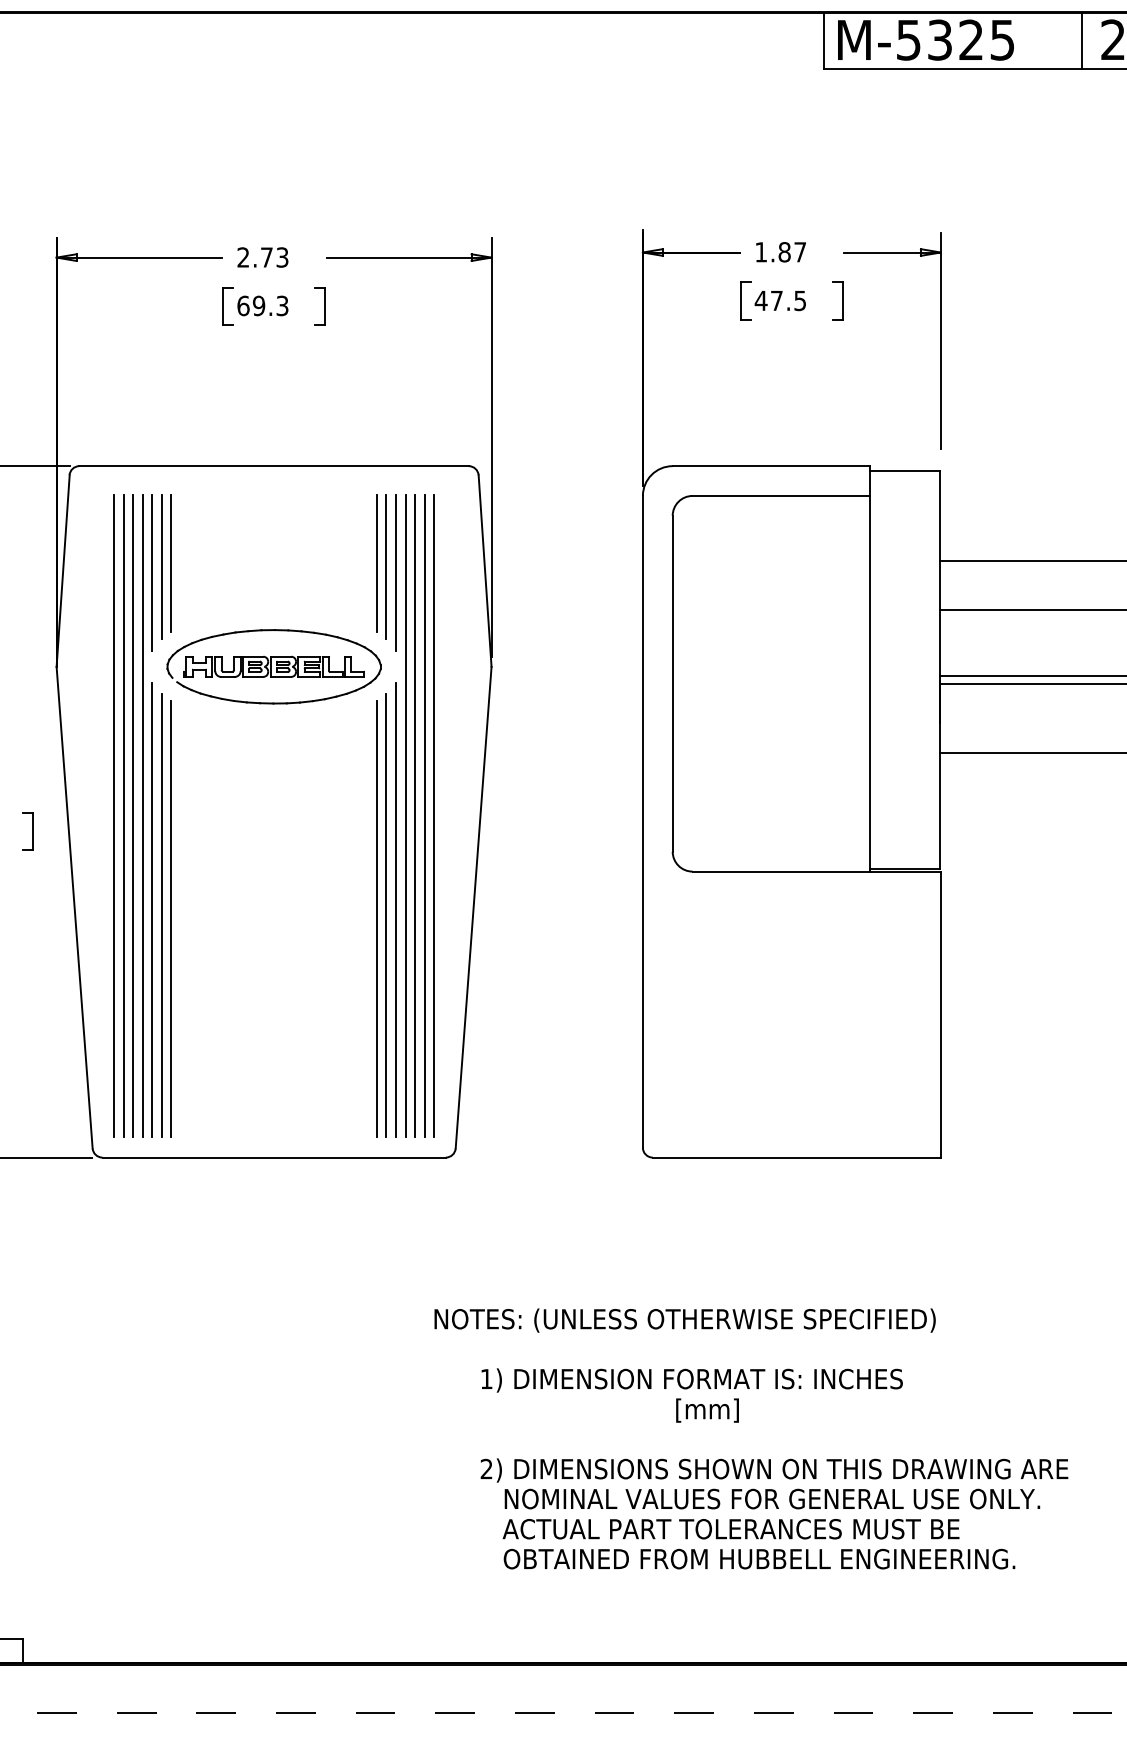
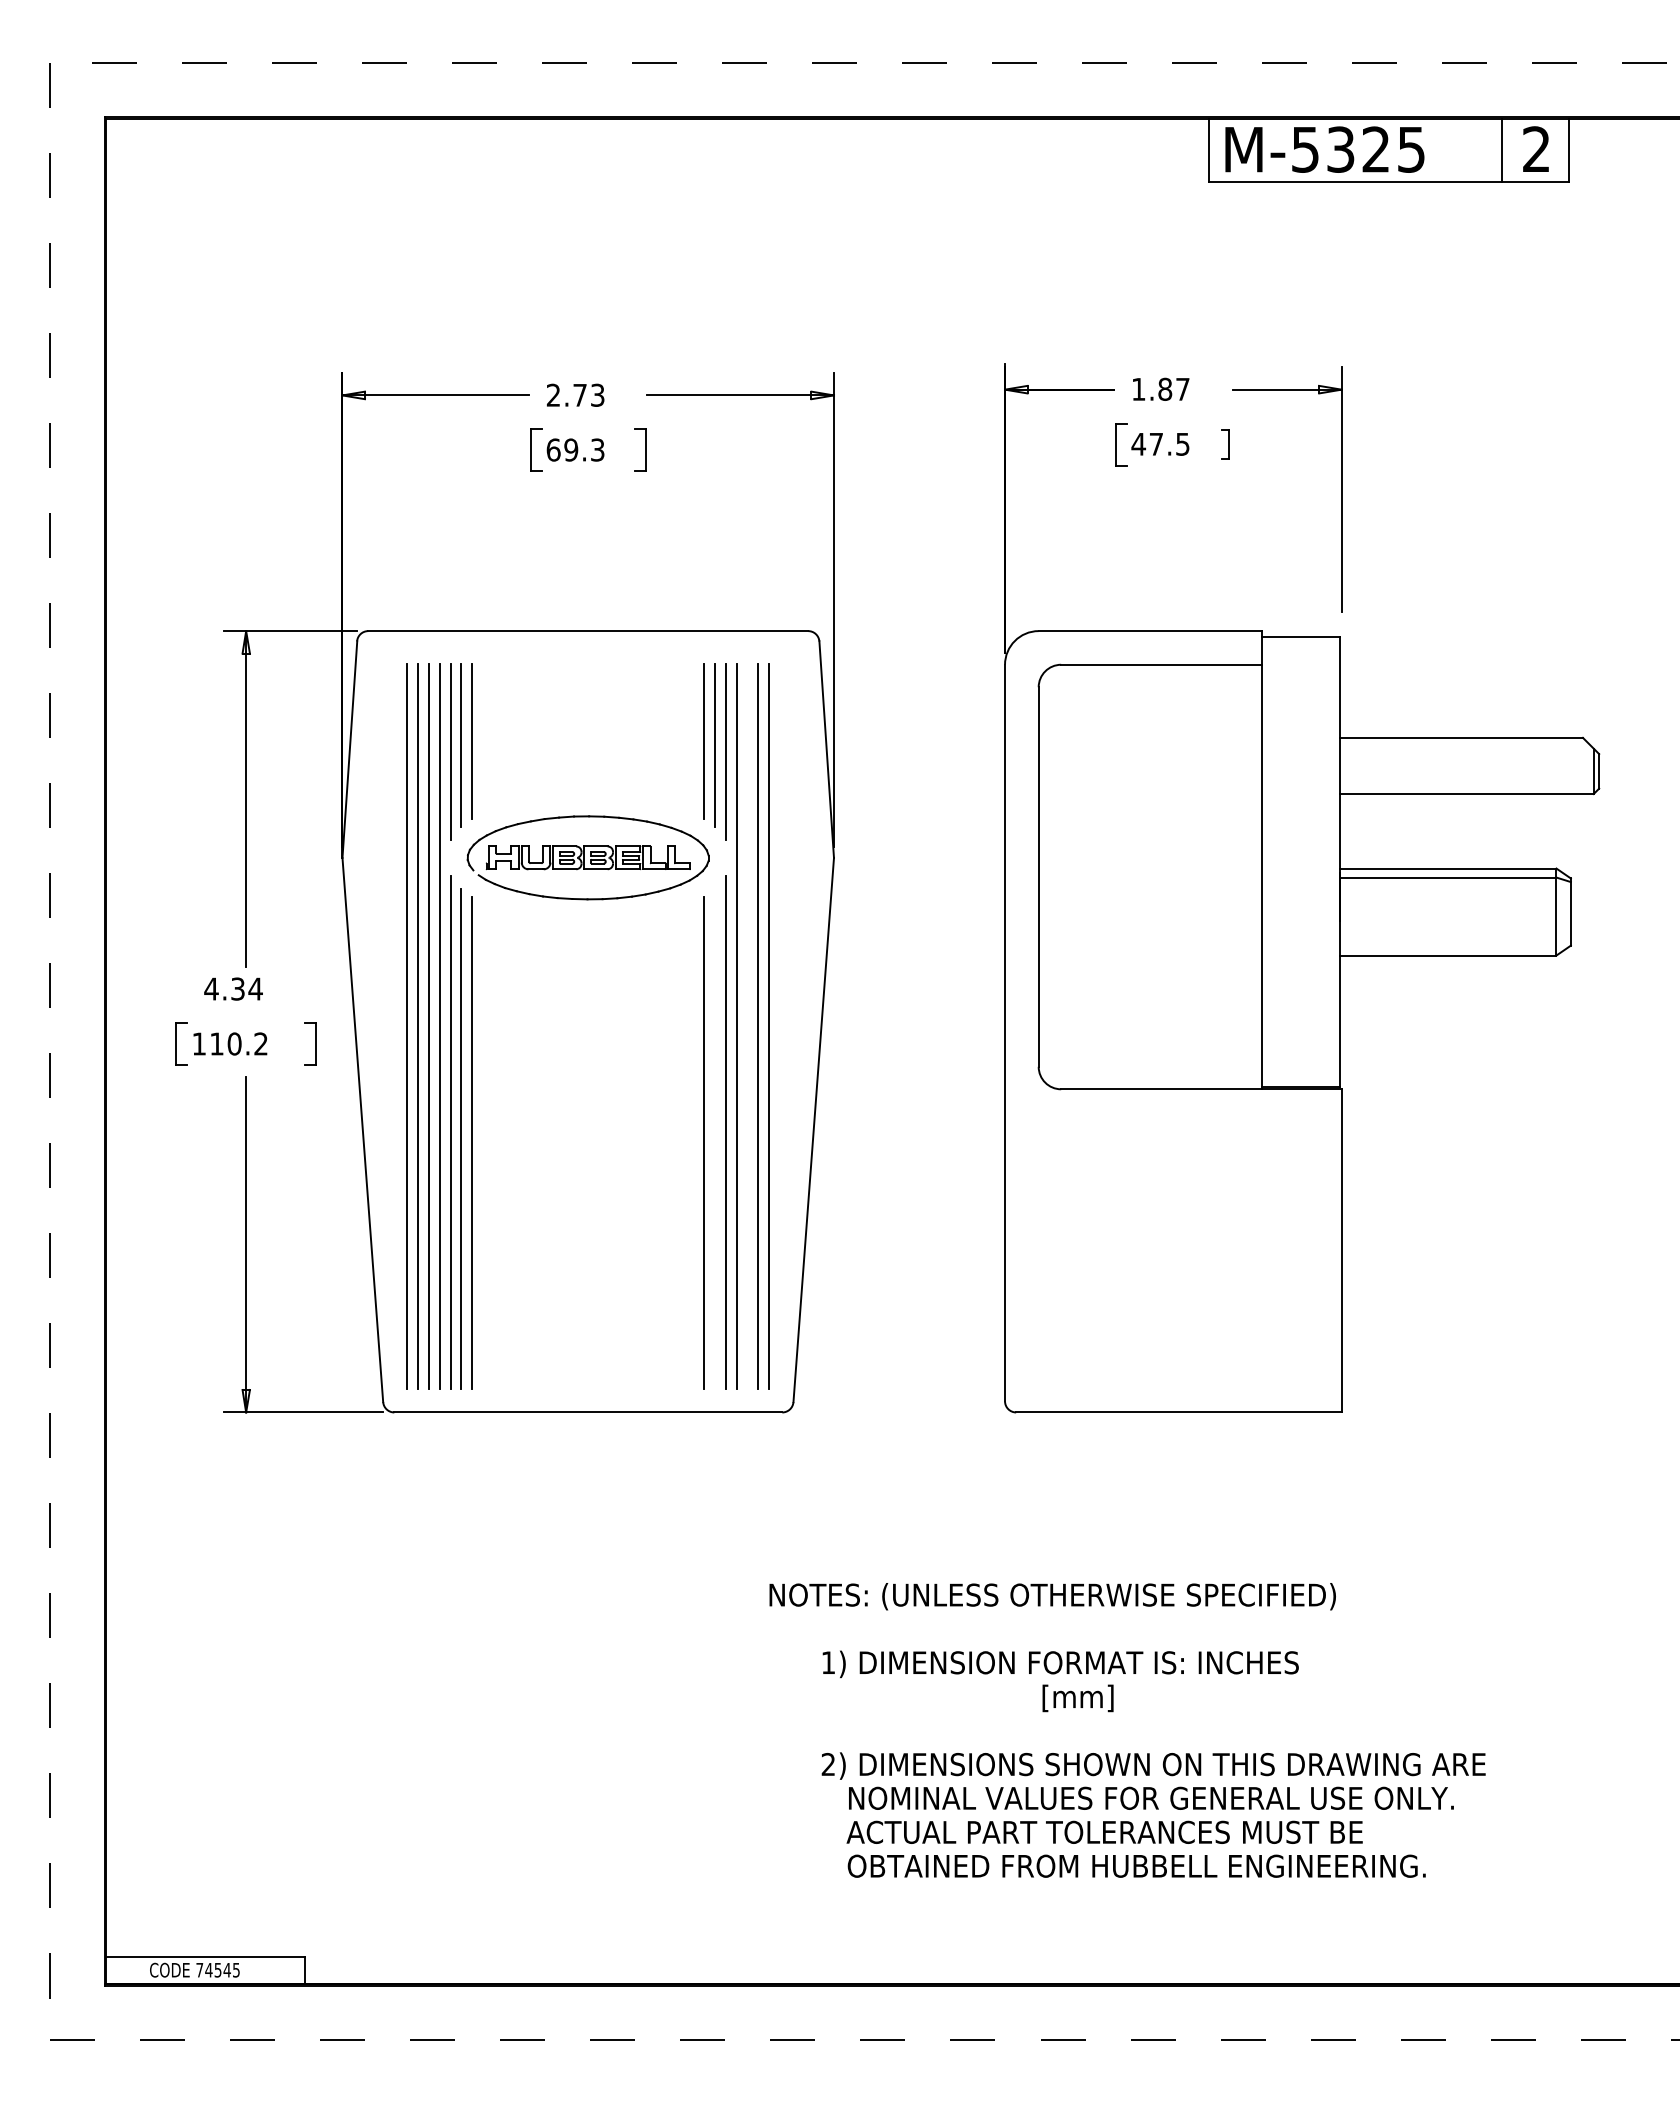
part: (838, 301) -> (1225, 444), size x0.7
line: (415, 816) -> (747, 1026), removed
line: (386, 915) -> (715, 1138), removed

